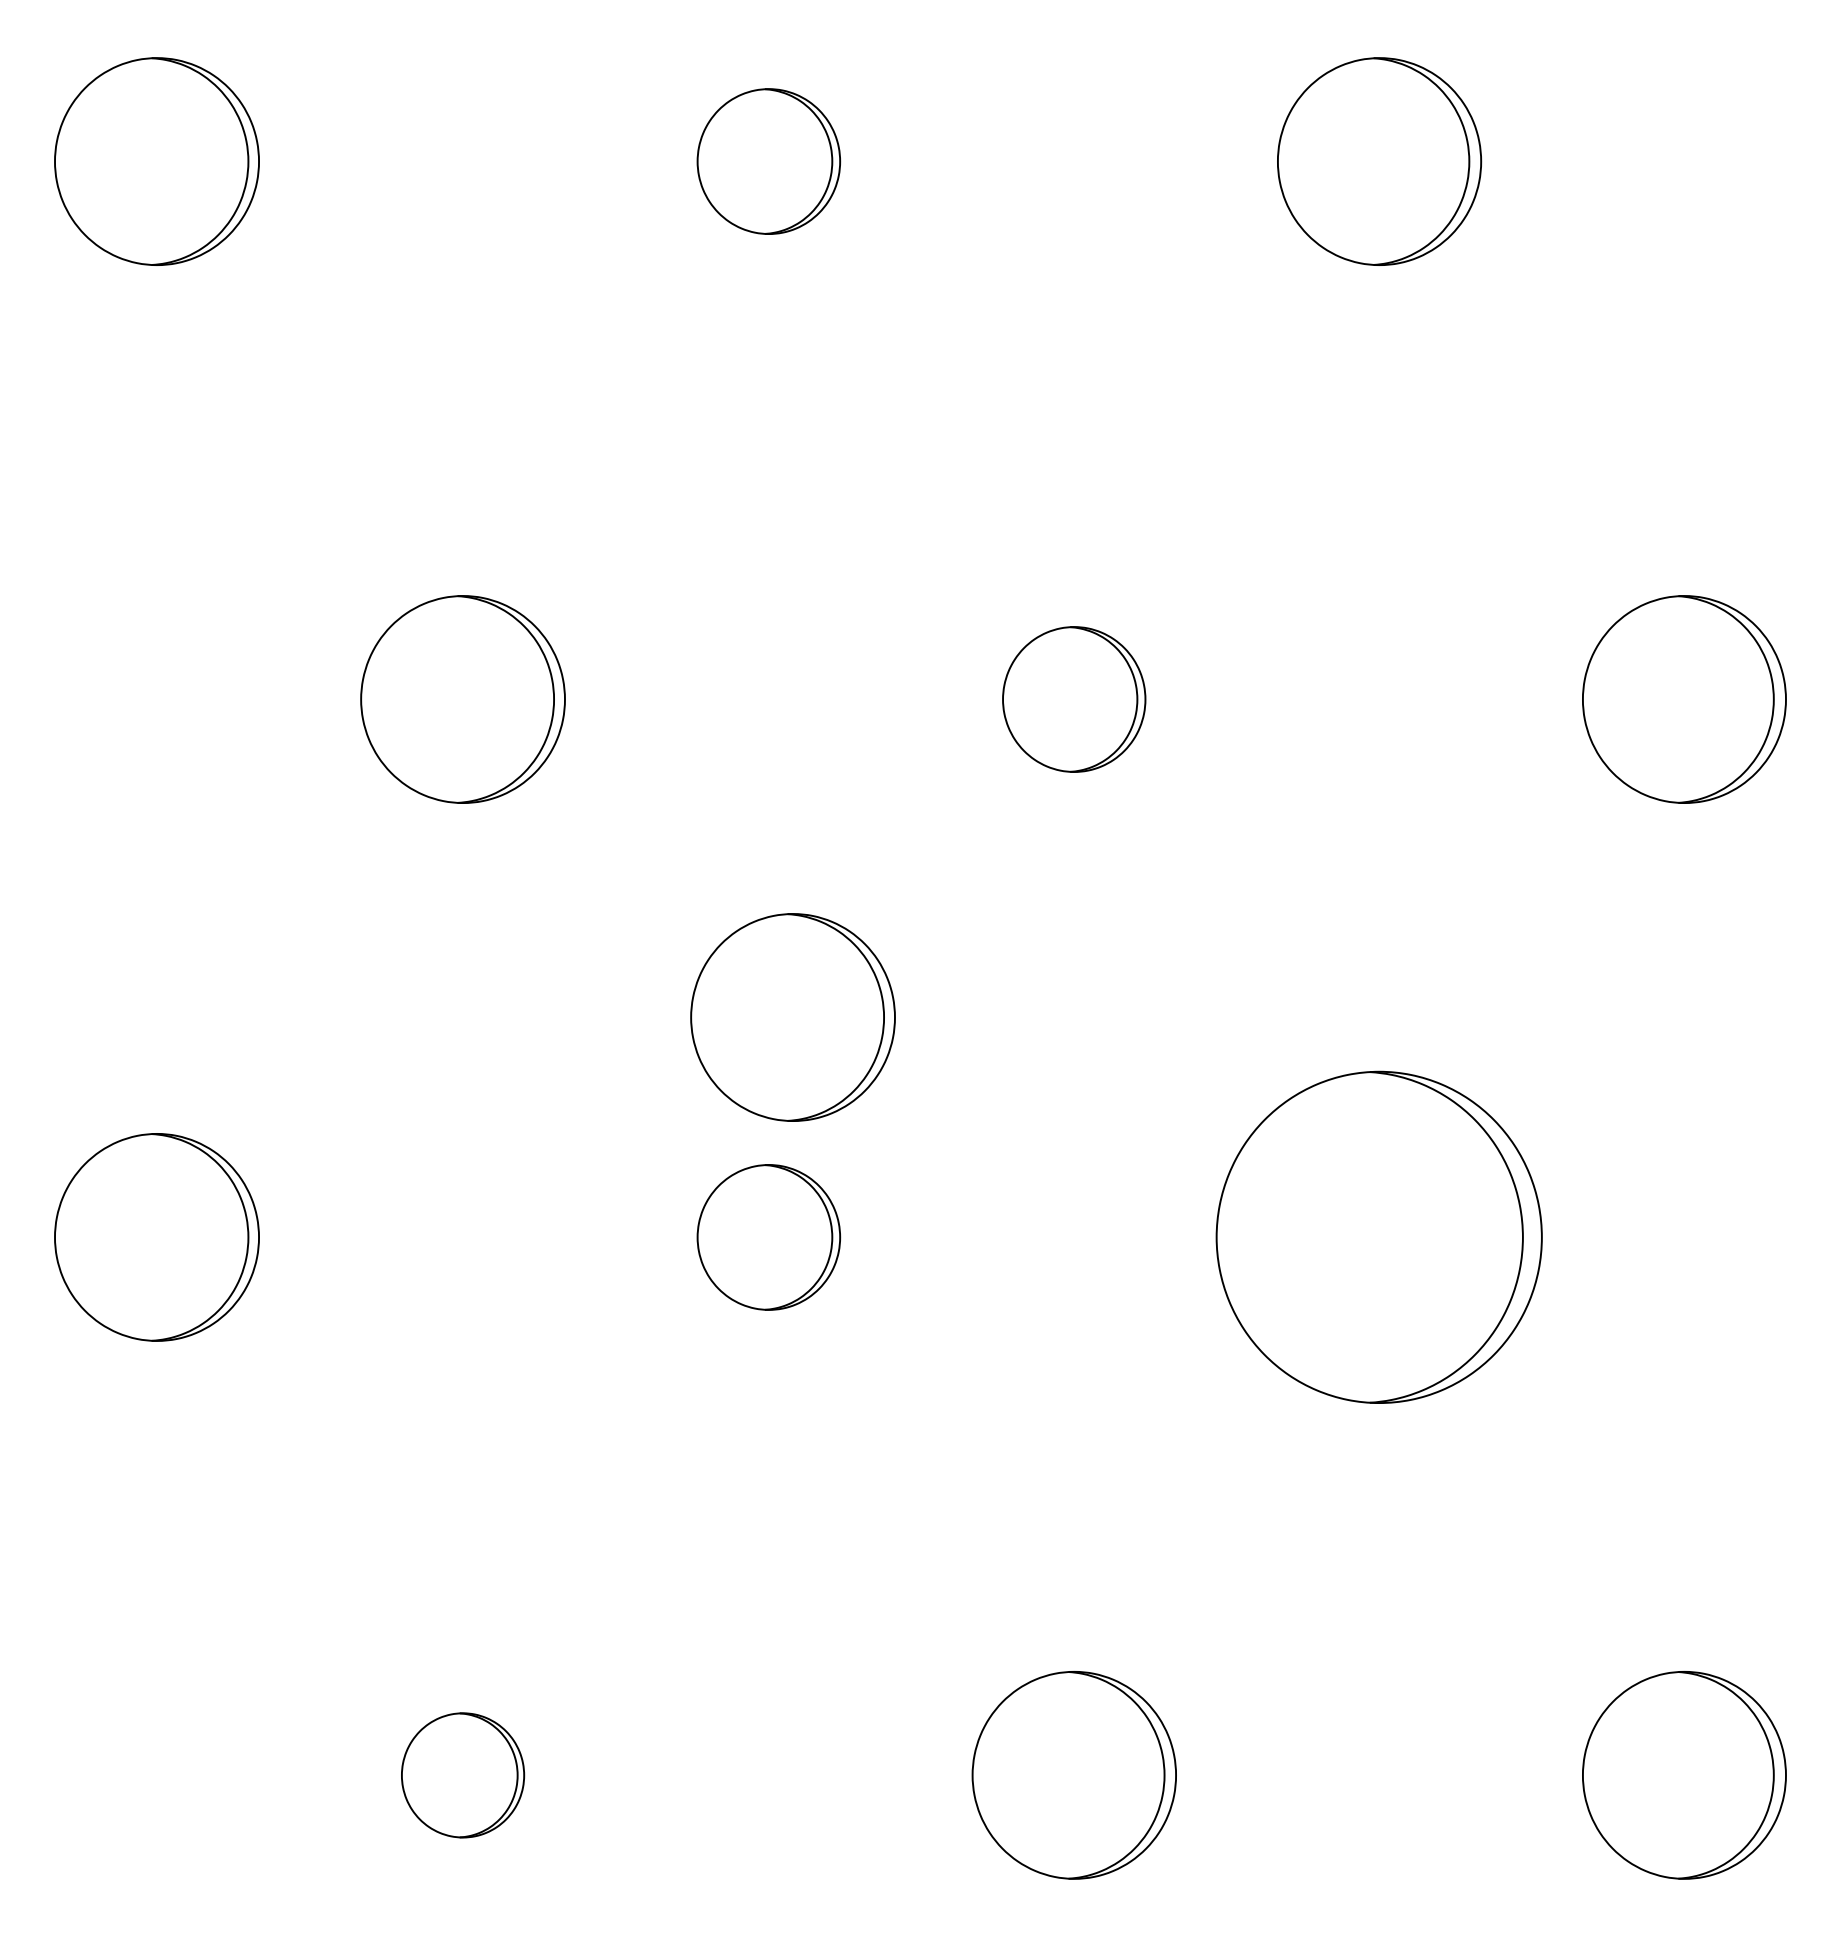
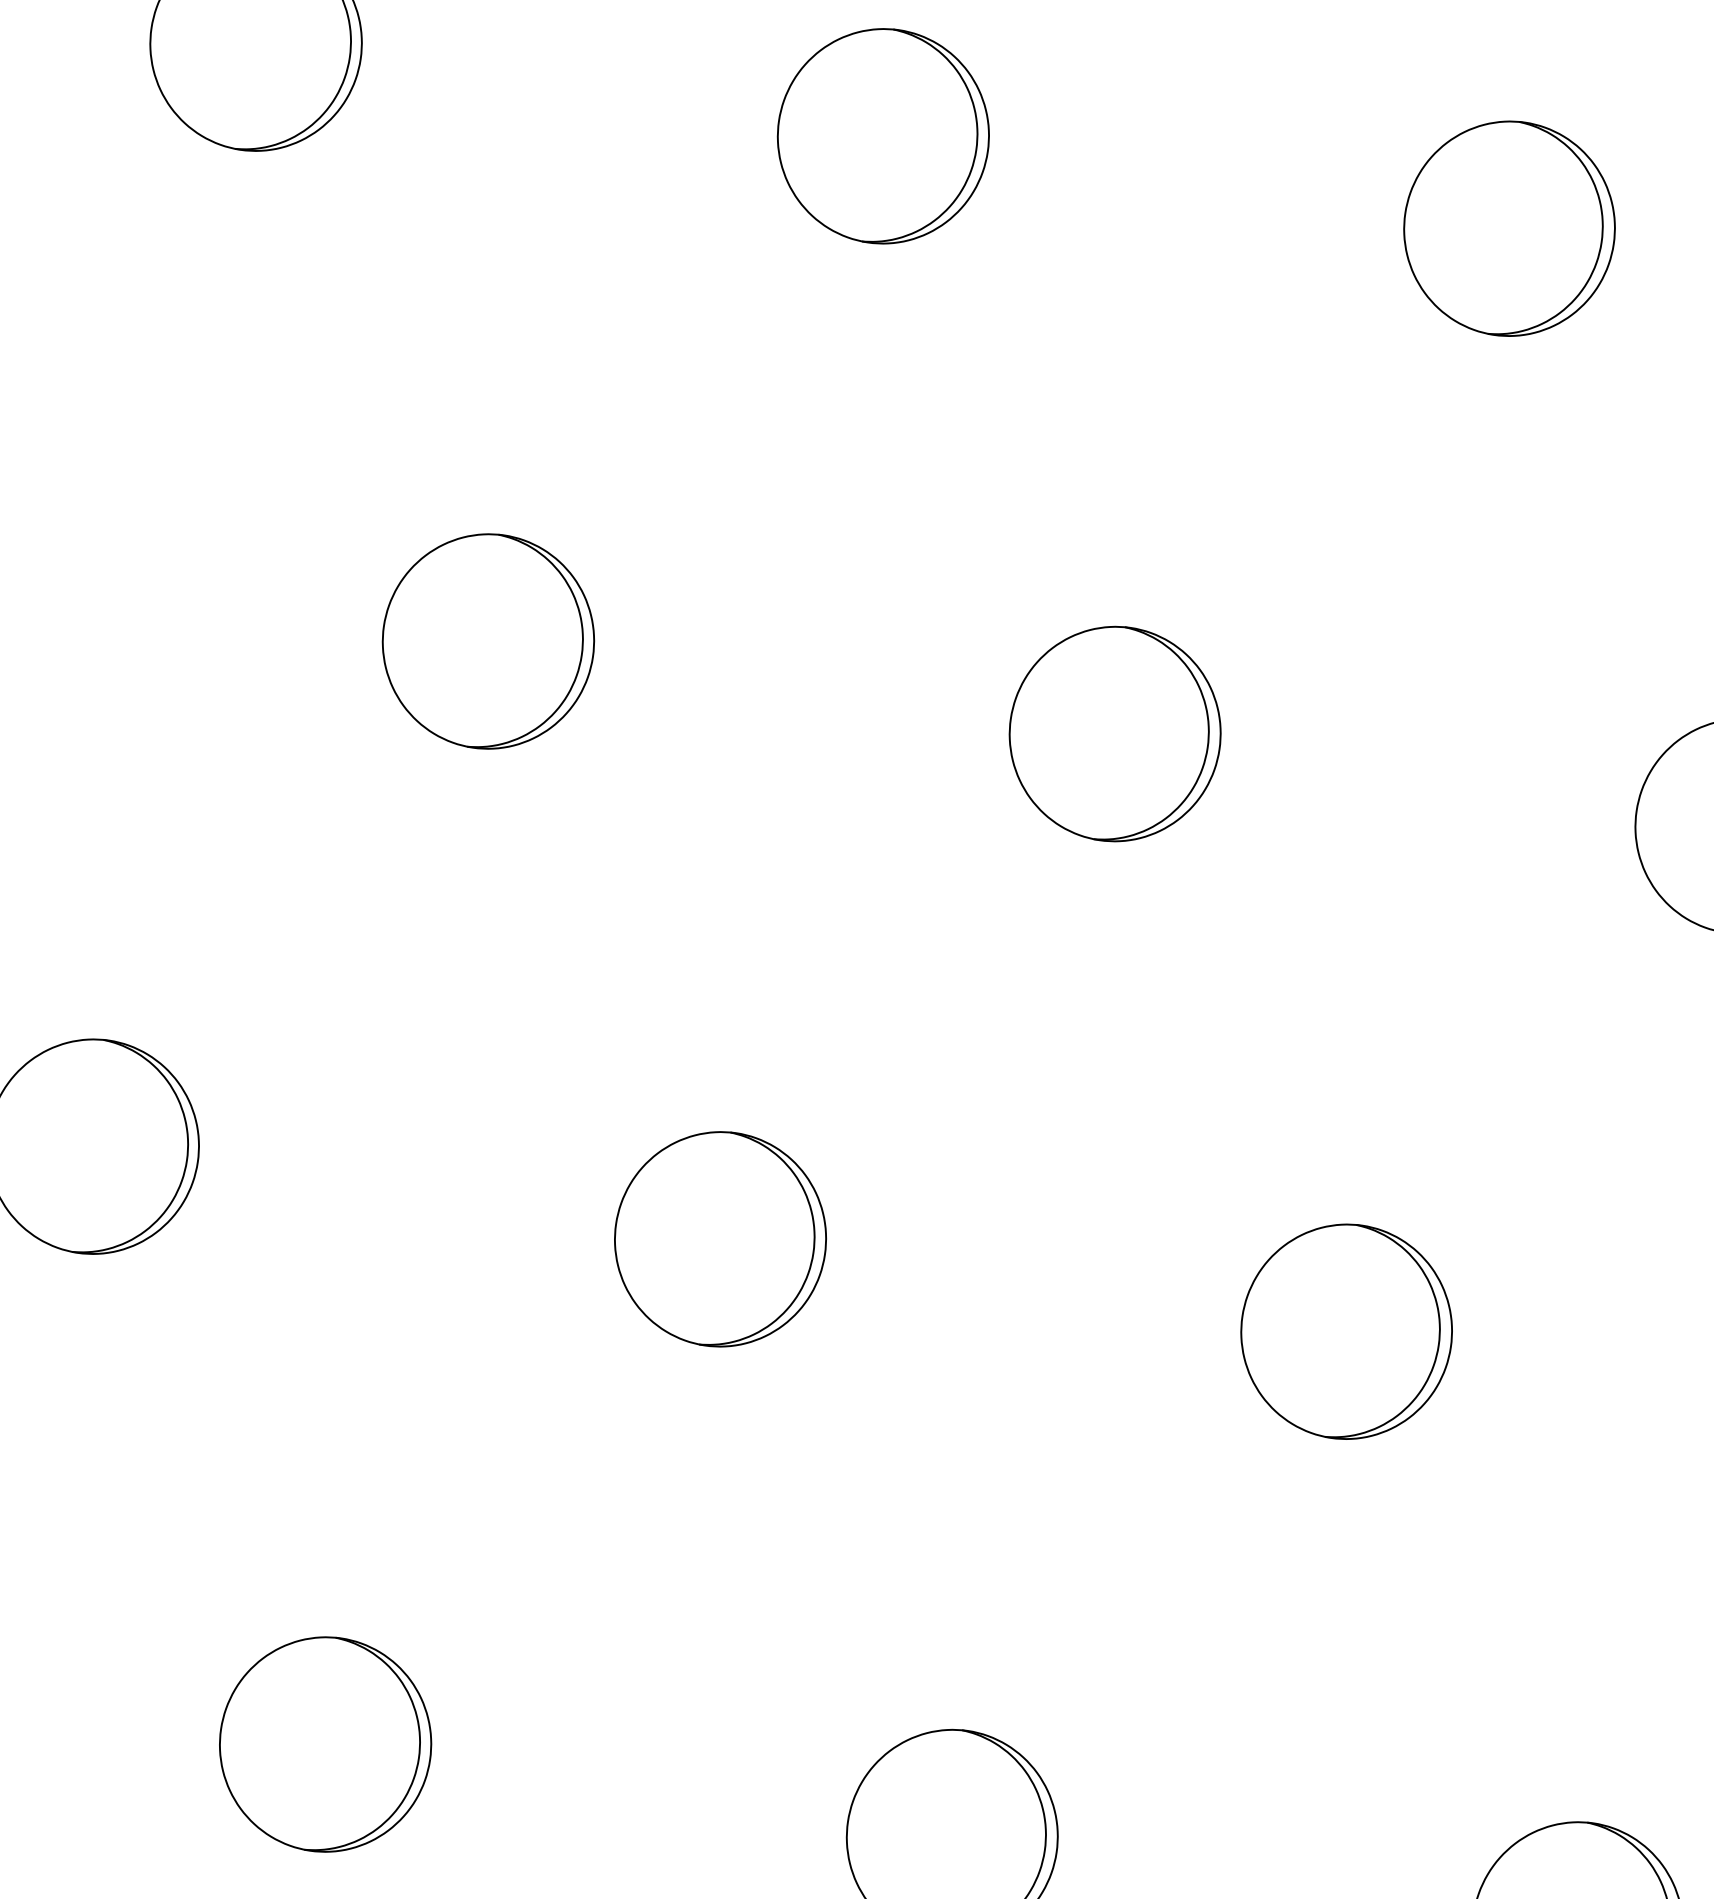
part: (768, 161) -> (883, 136), size x1.43
part: (1073, 699) -> (1114, 733), size x1.43
part: (792, 1017) -> (778, 1017), removed
part: (768, 1237) -> (720, 1239), size x1.43
part: (1379, 1237) -> (1346, 1331), size x0.62
part: (462, 1775) -> (324, 1744), size x1.67

